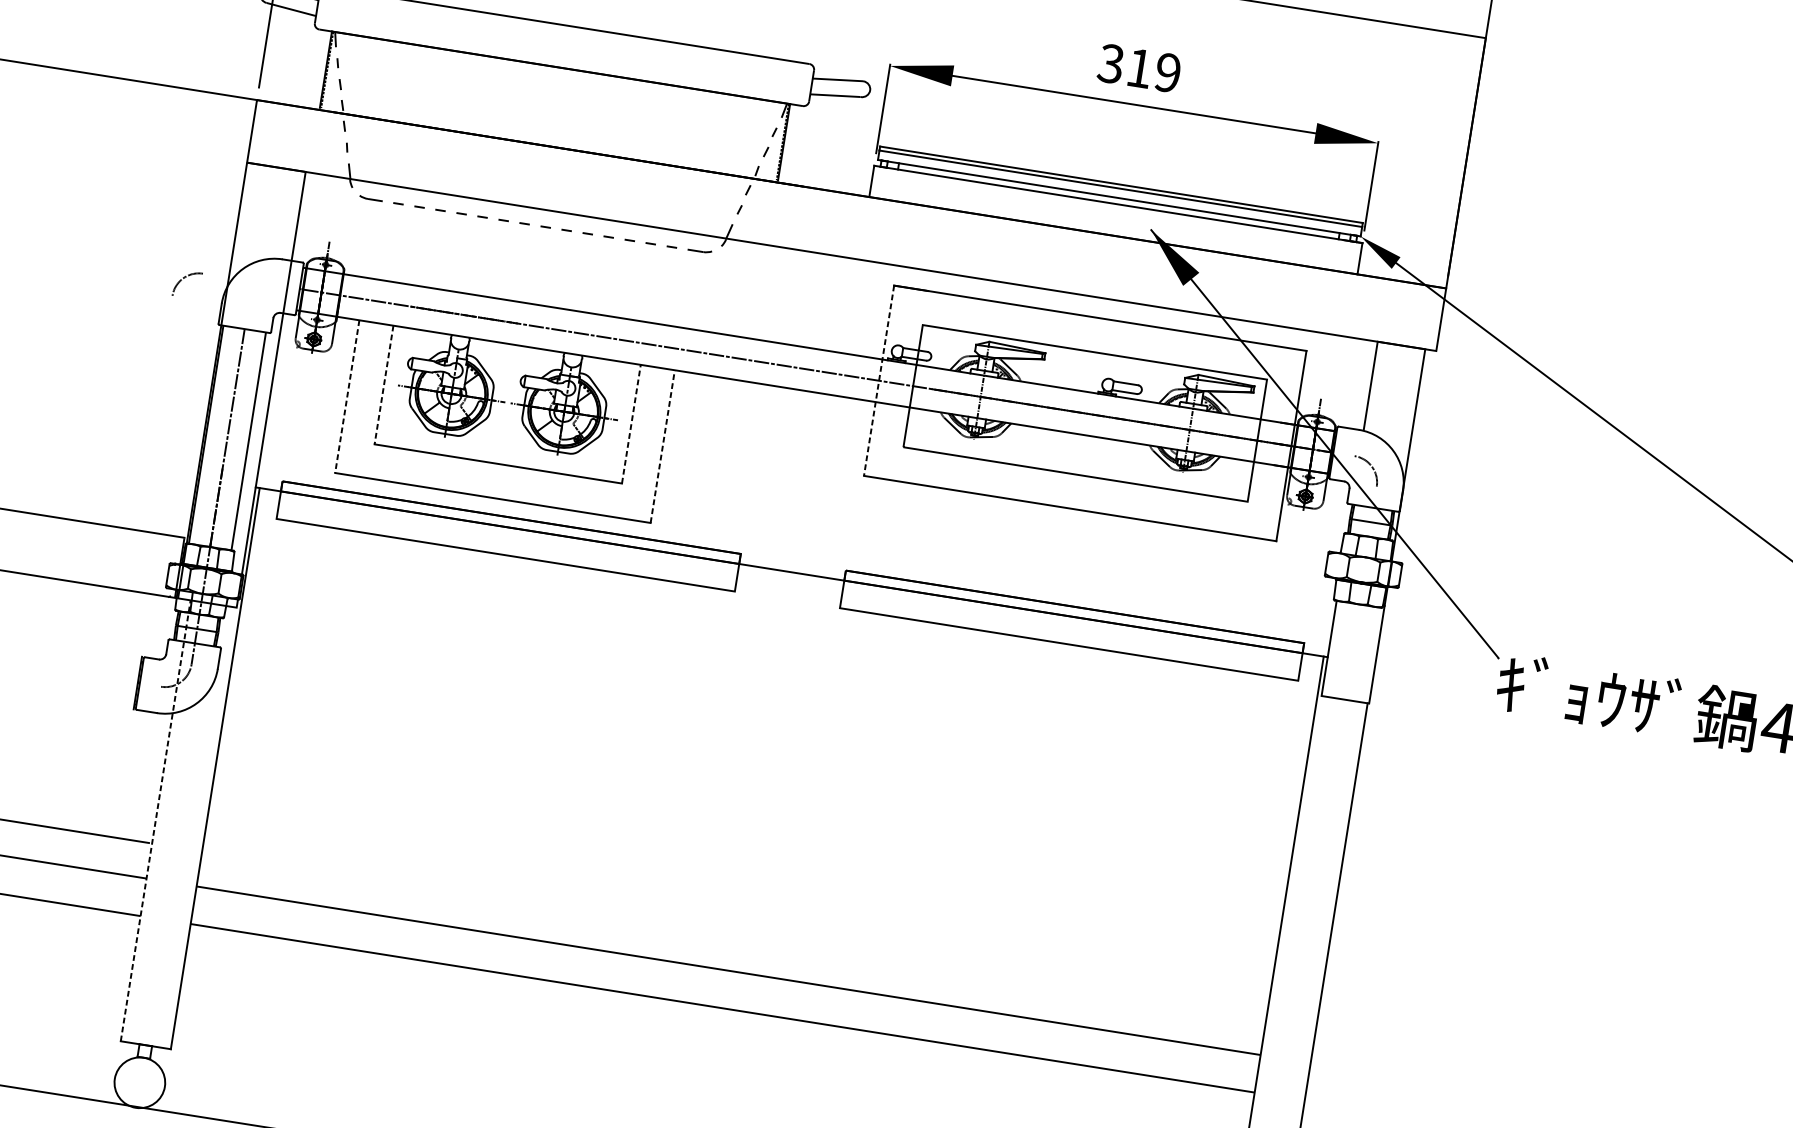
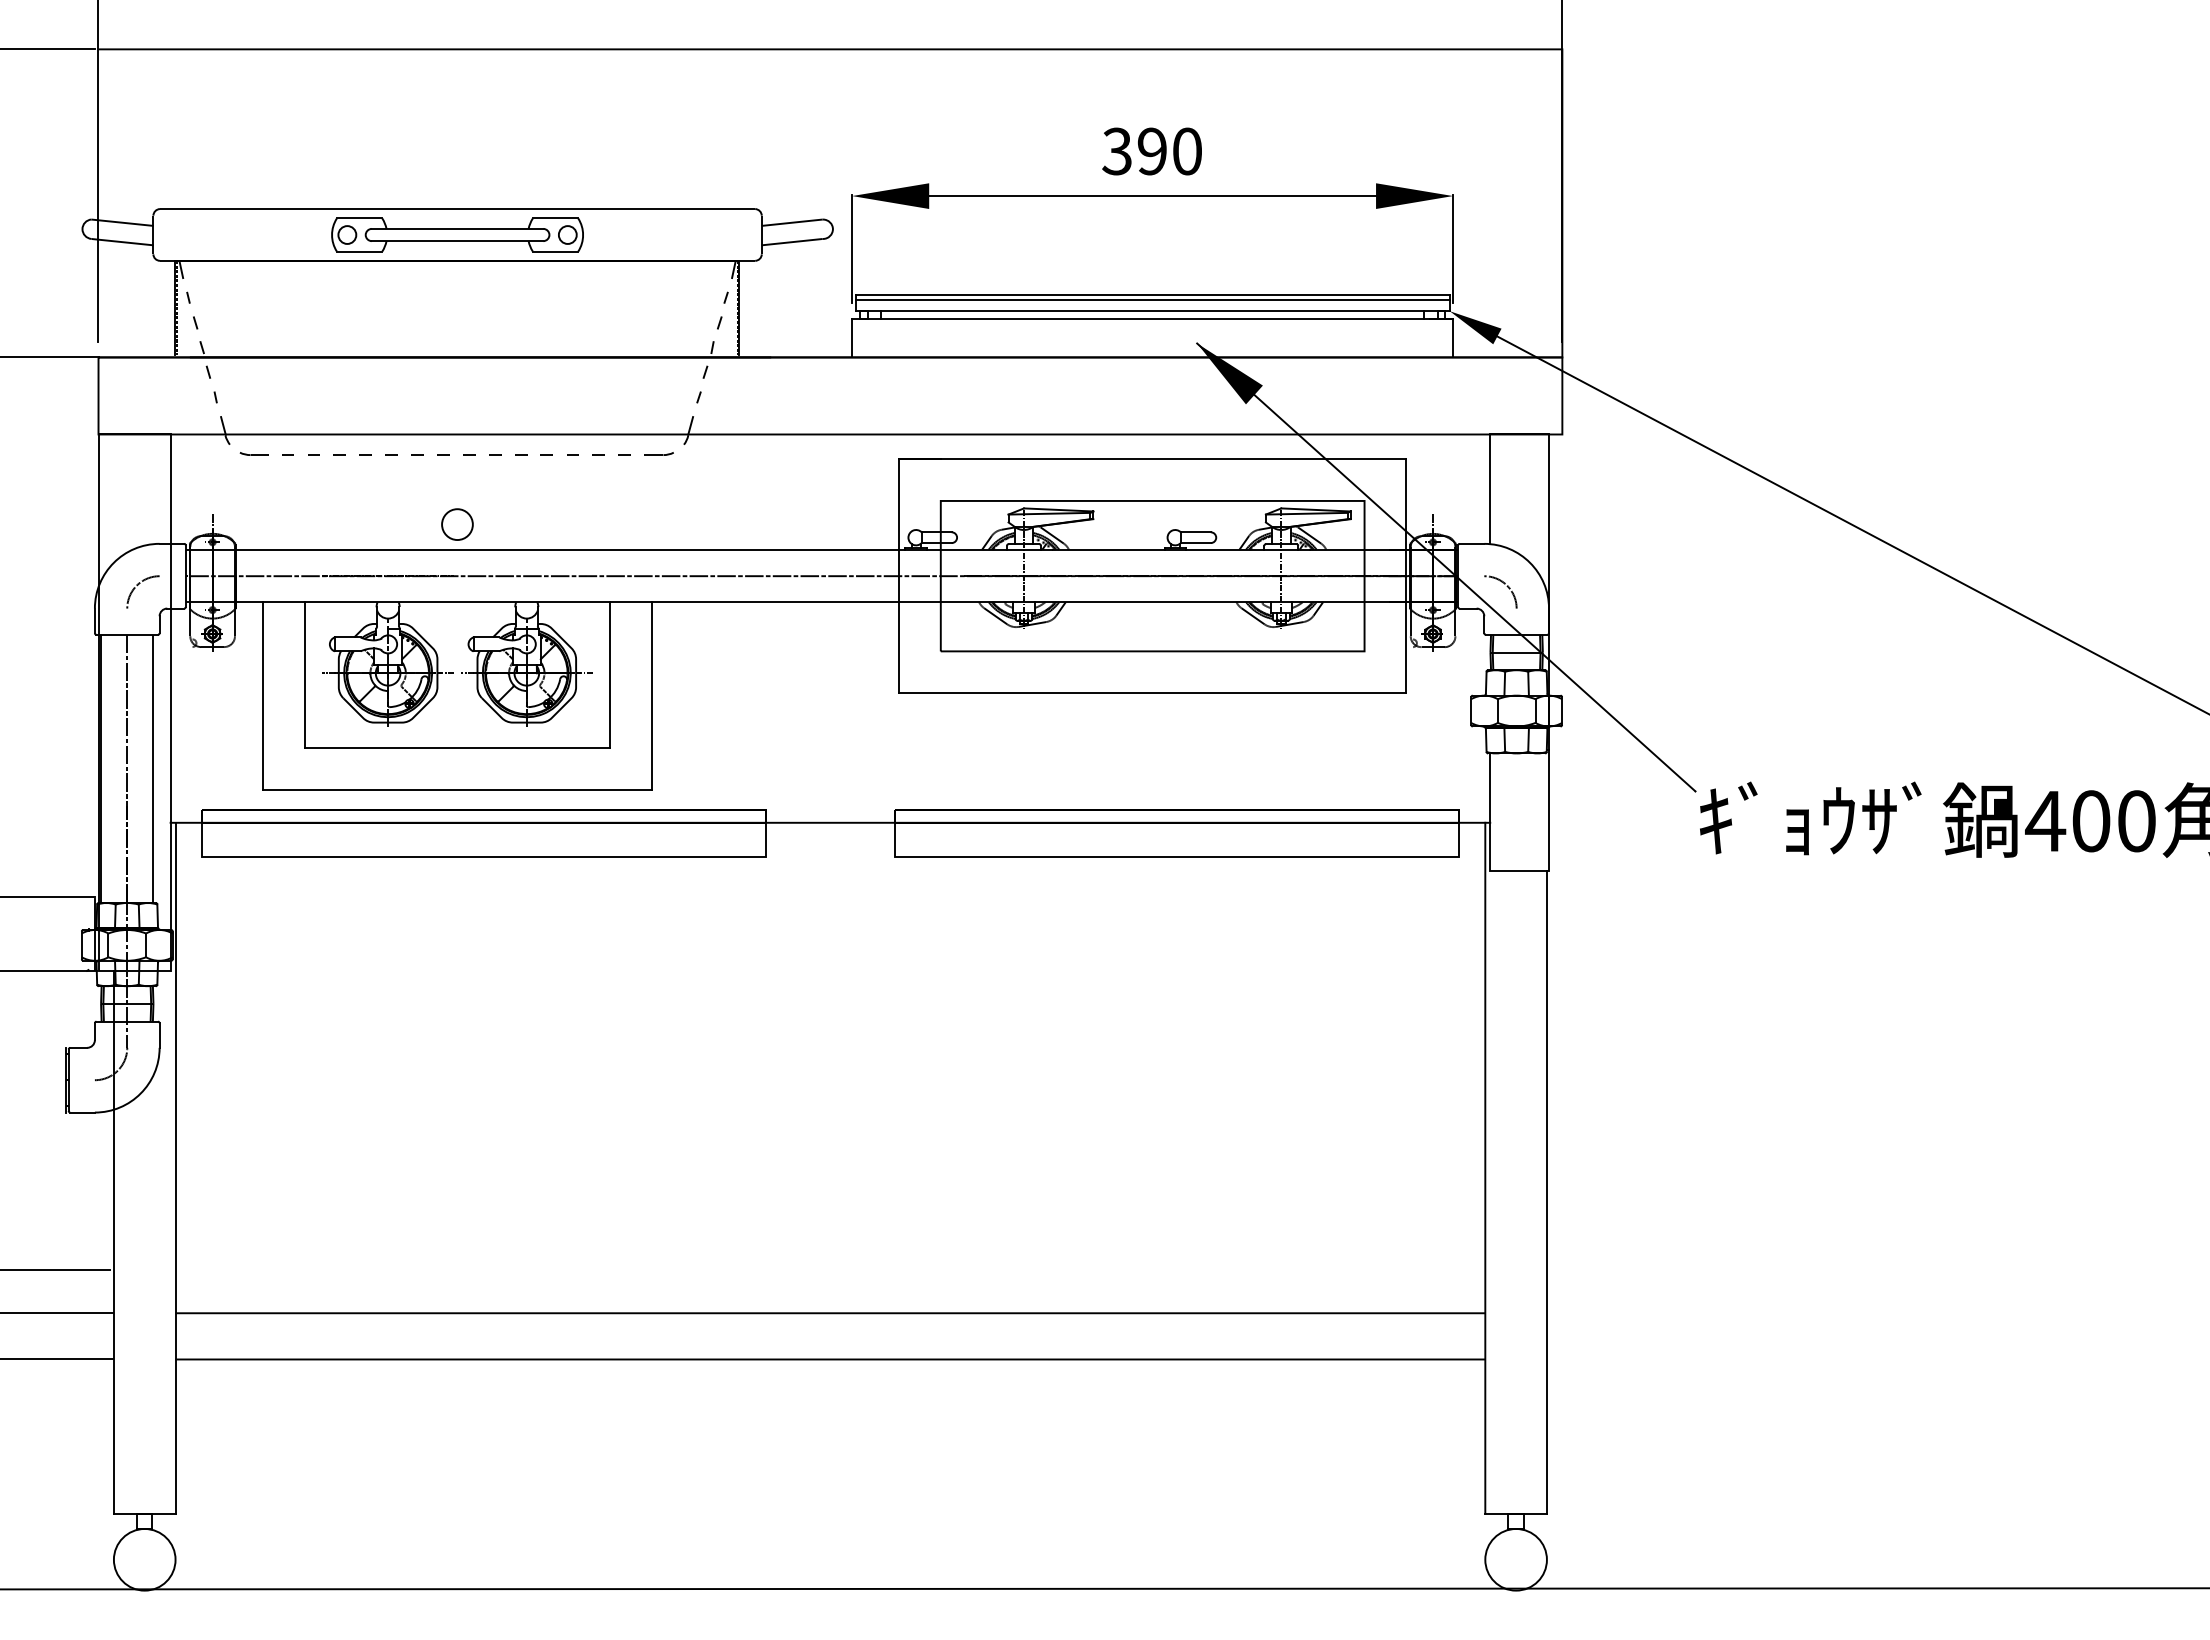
part: (564, 46) -> (457, 234), added
text: (1153, 70) -> (1169, 151), 319 -> 390
arc: (183, 279) -> (137, 586), moved
circle: (527, 281) -> (457, 524), added
line: (878, 380) -> (898, 576), dashed -> solid
line: (384, 385) -> (305, 675), dashed -> solid
line: (347, 396) -> (263, 696), dashed -> solid
line: (631, 423) -> (609, 674), dashed -> solid
line: (662, 446) -> (651, 696), dashed -> solid
line: (155, 820) -> (113, 1241), dashed -> solid

